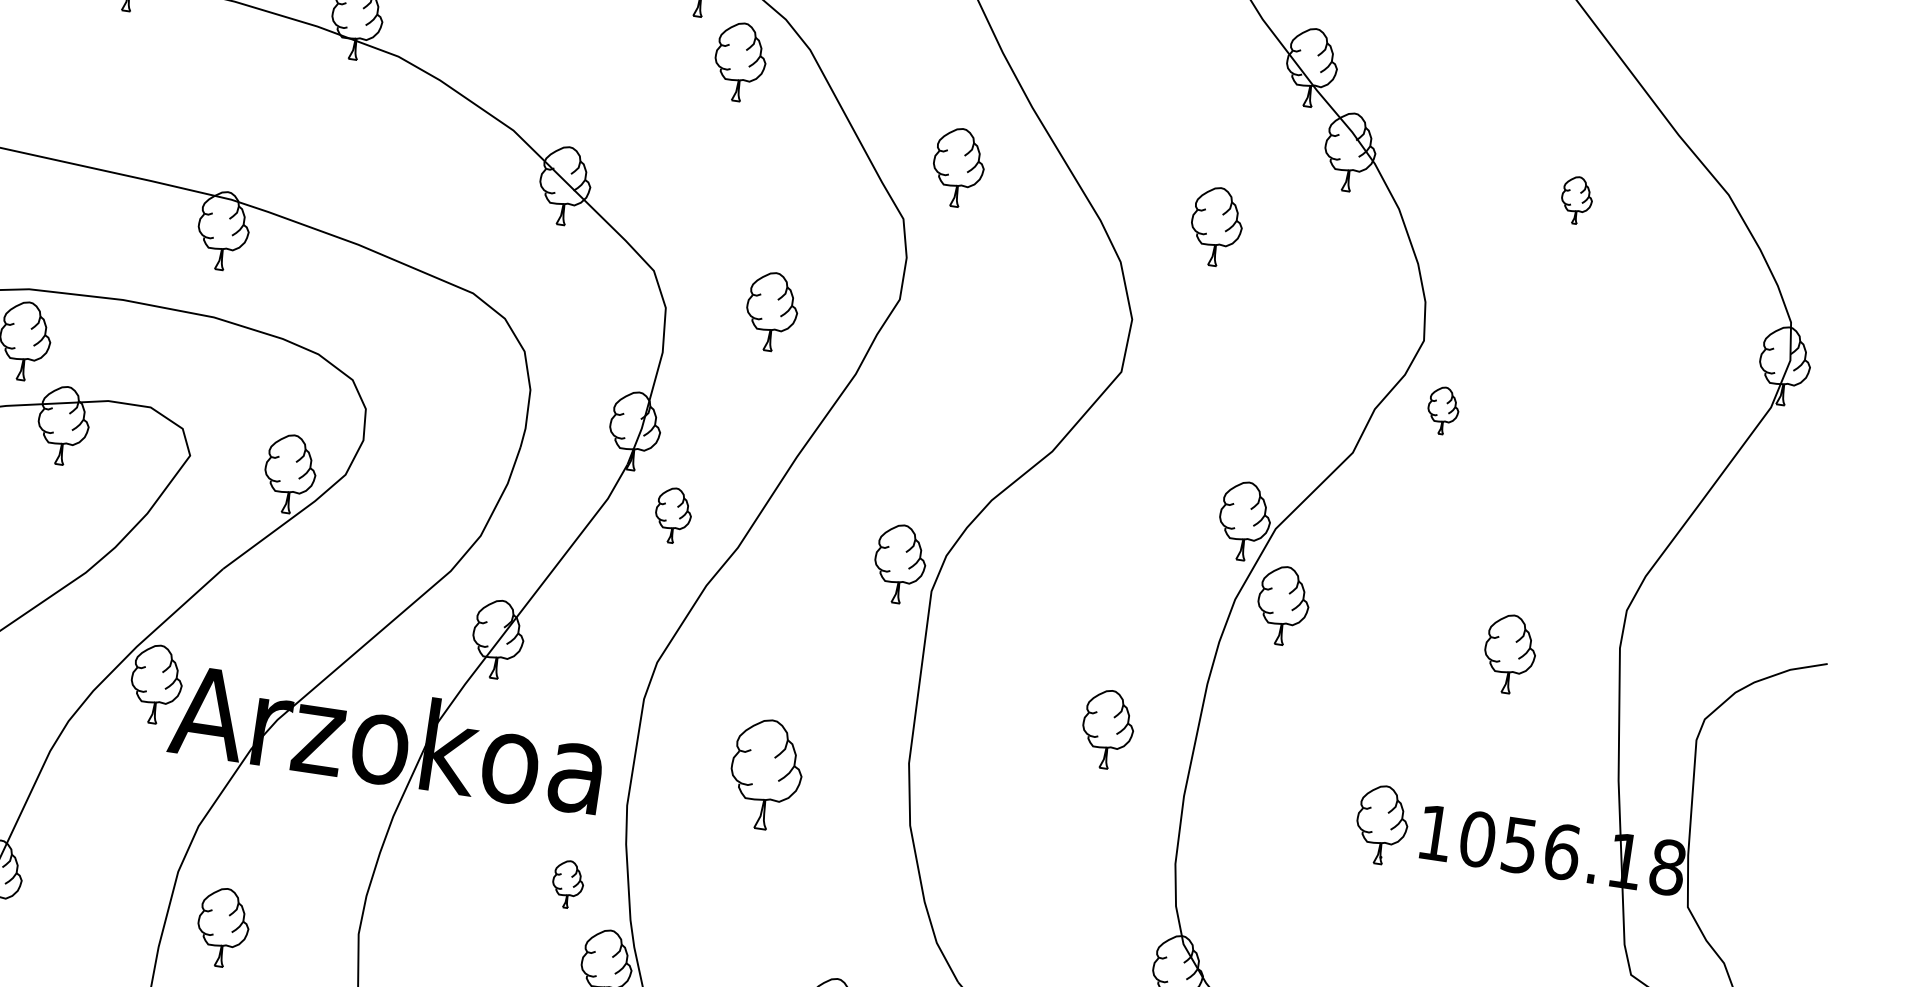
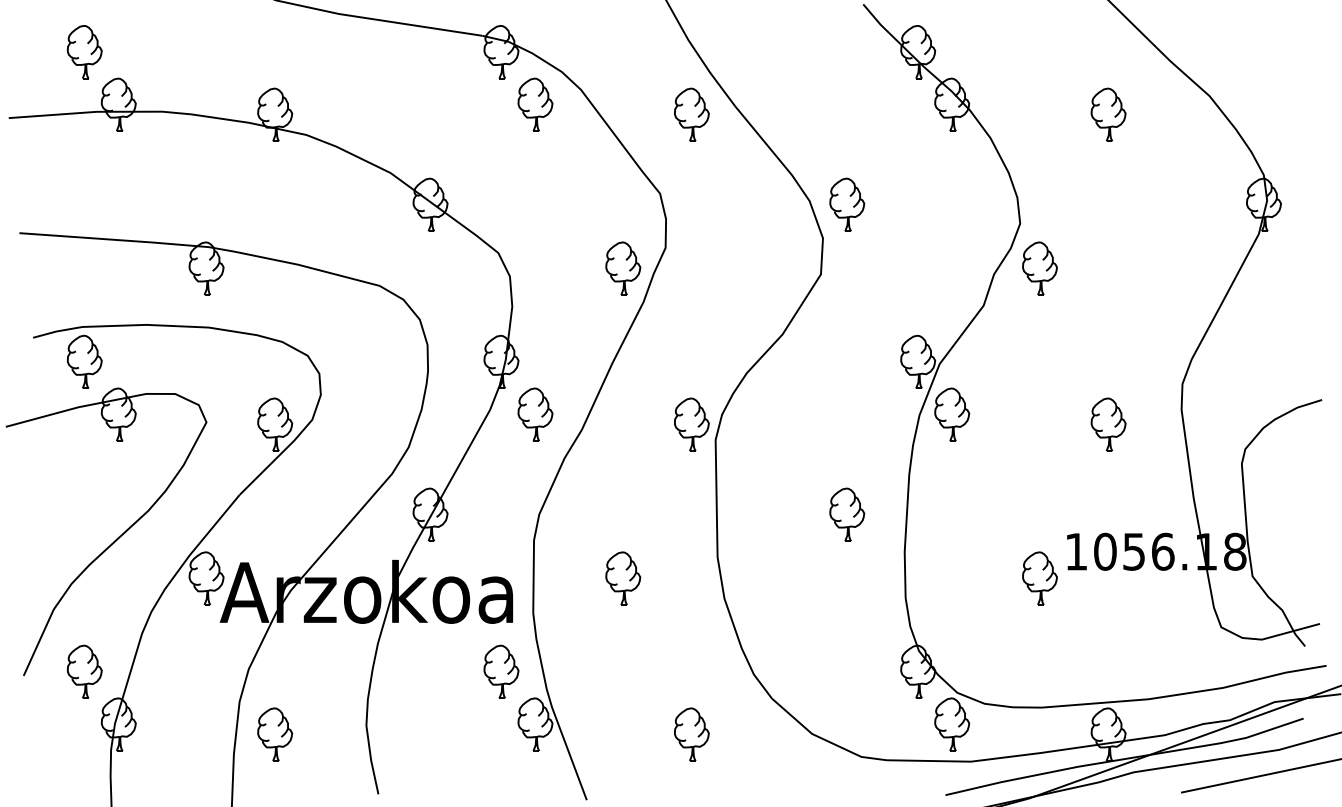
part: (958, 167) -> (691, 114), moved
part: (1576, 200) -> (1108, 114), size x1.67
part: (1217, 226) -> (847, 204), moved
part: (772, 311) -> (623, 268), moved
part: (1442, 410) -> (1039, 268), size x1.67
part: (673, 515) -> (535, 414), size x1.43
part: (766, 774) -> (623, 578), size x0.71
part: (1381, 824) -> (1039, 578), moved
part: (568, 884) -> (501, 671), size x1.67

